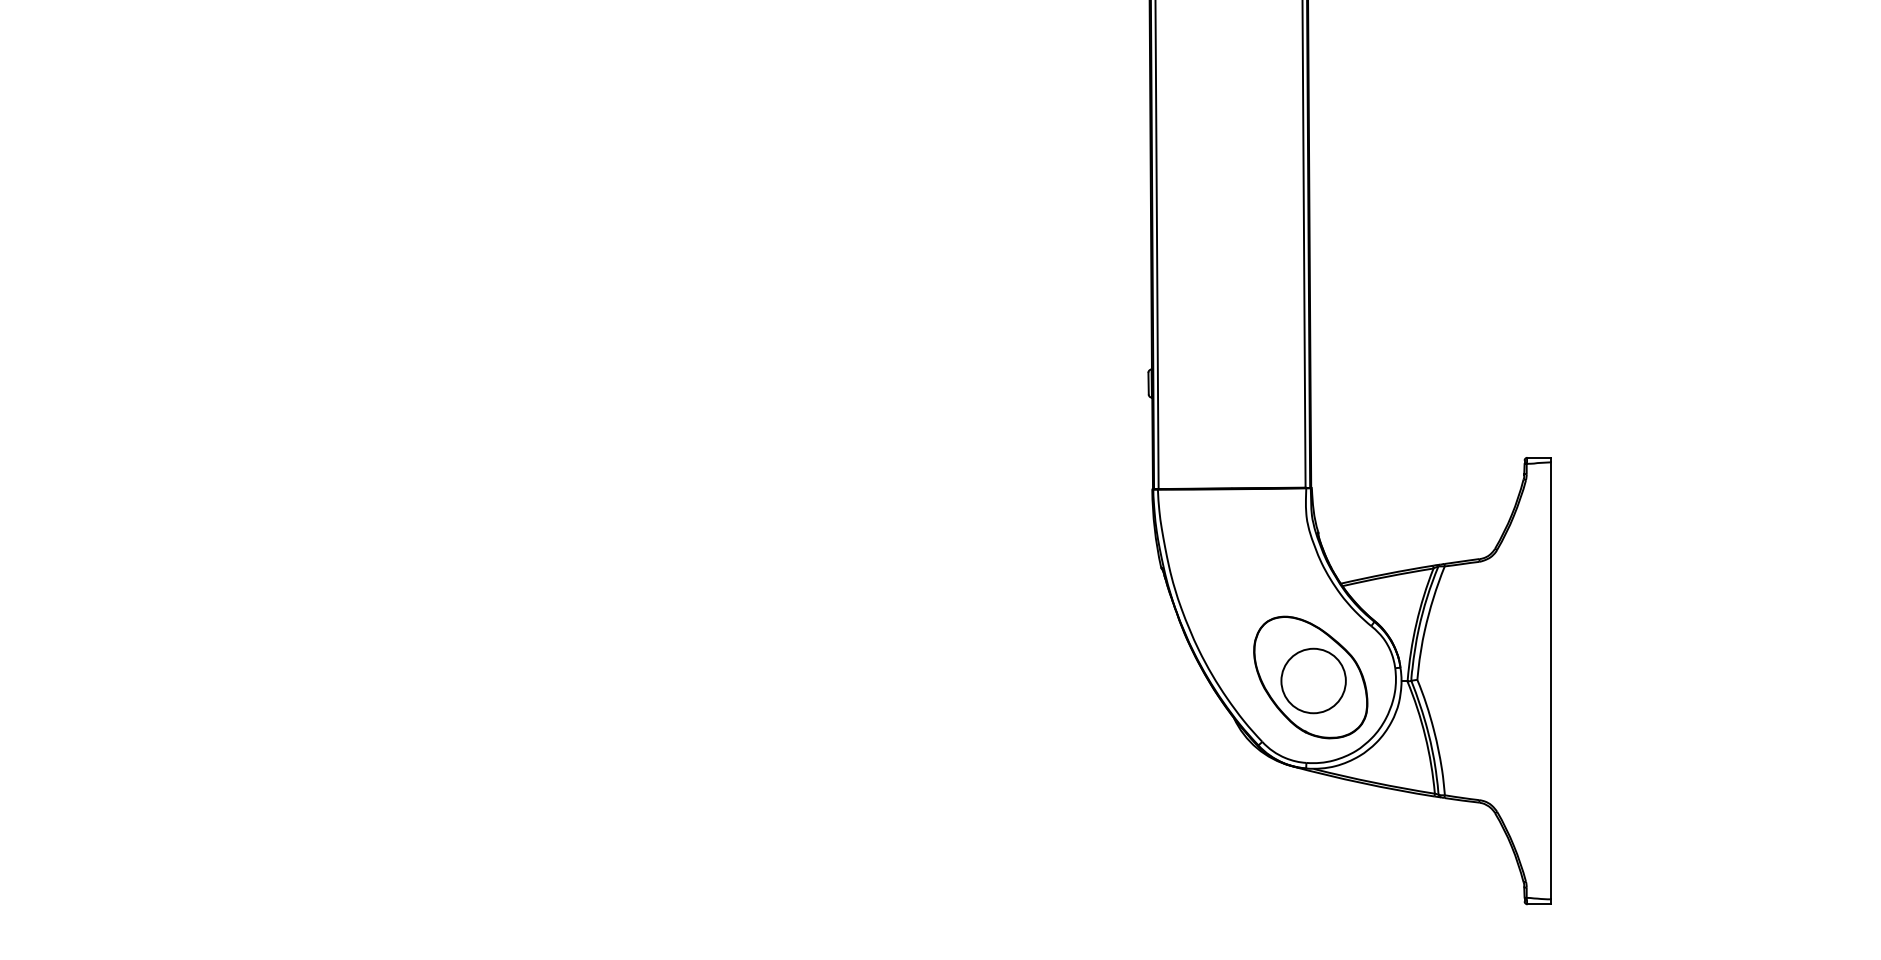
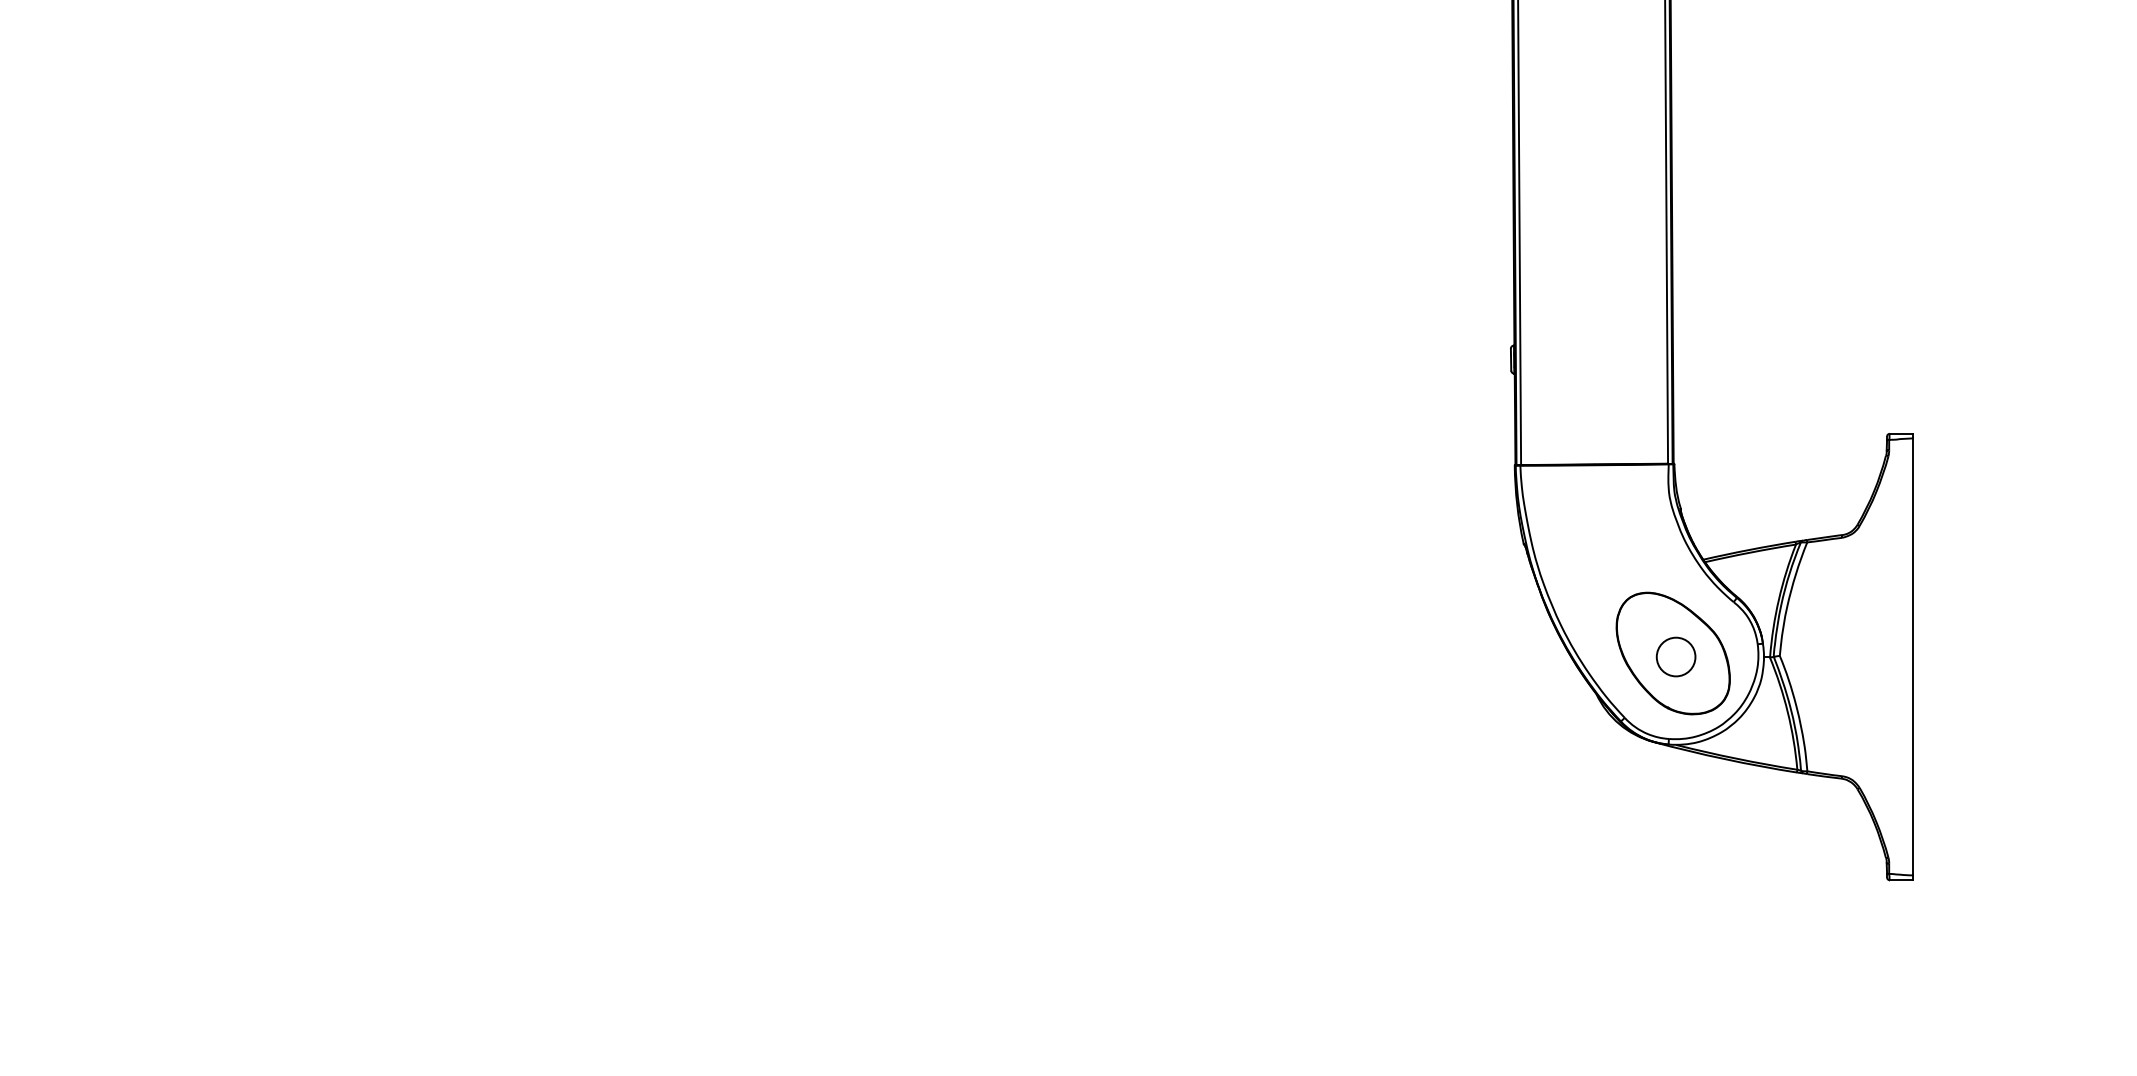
circle: (1313, 680) -> (1675, 656), size x0.6

